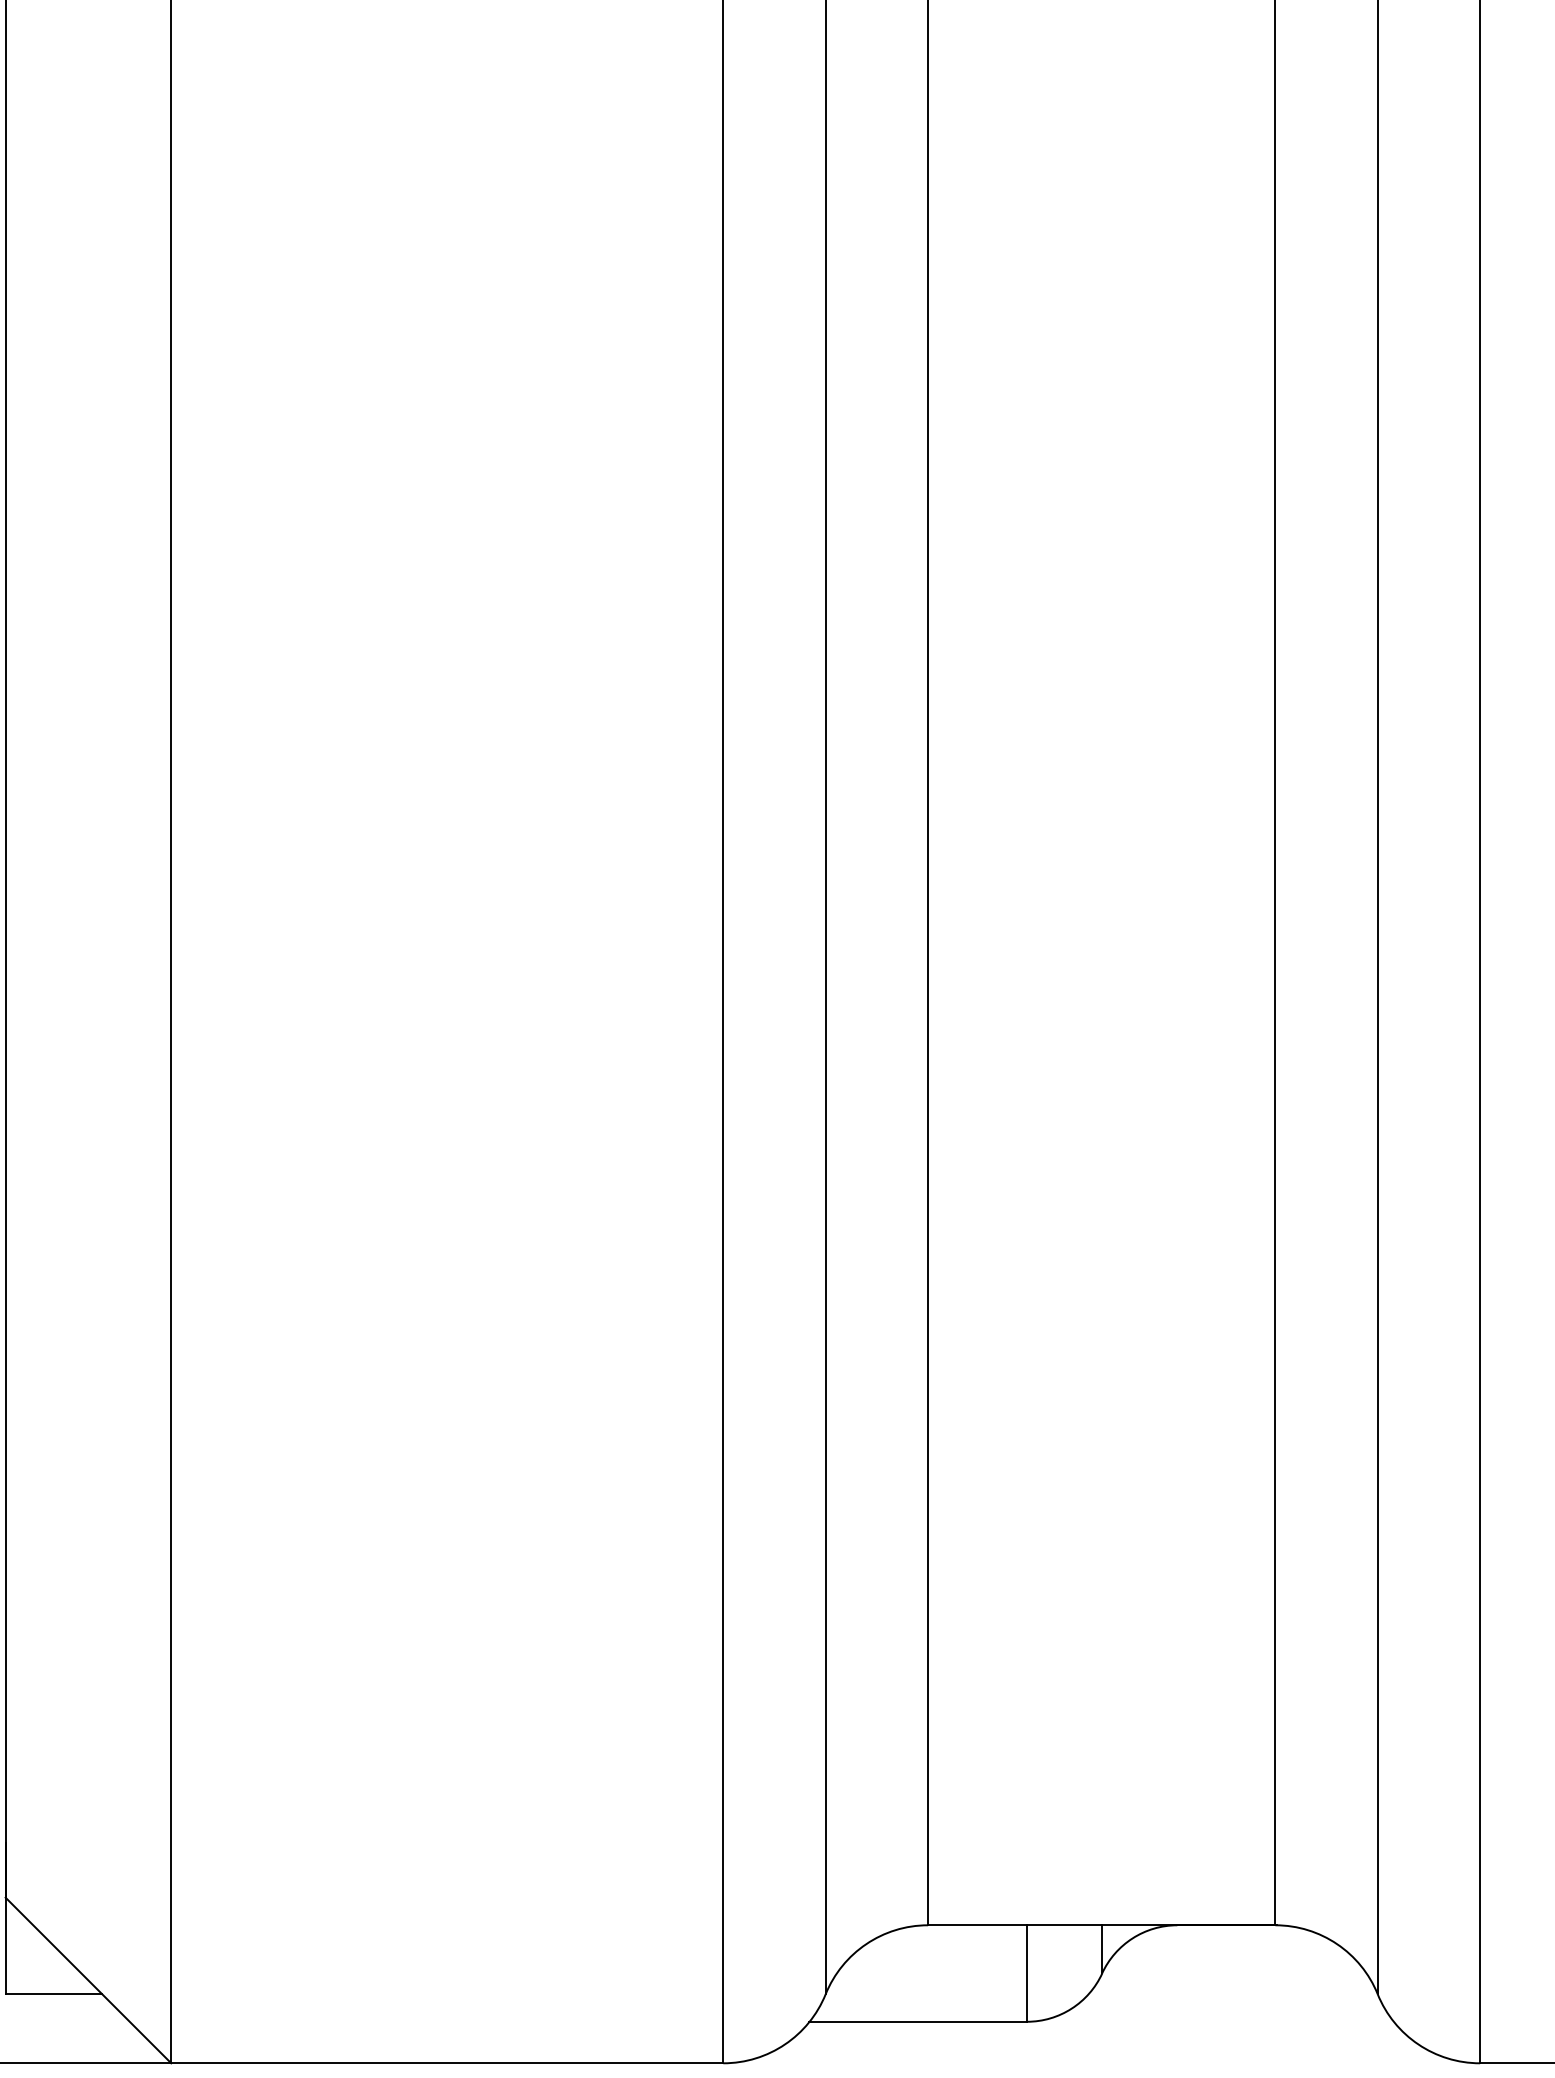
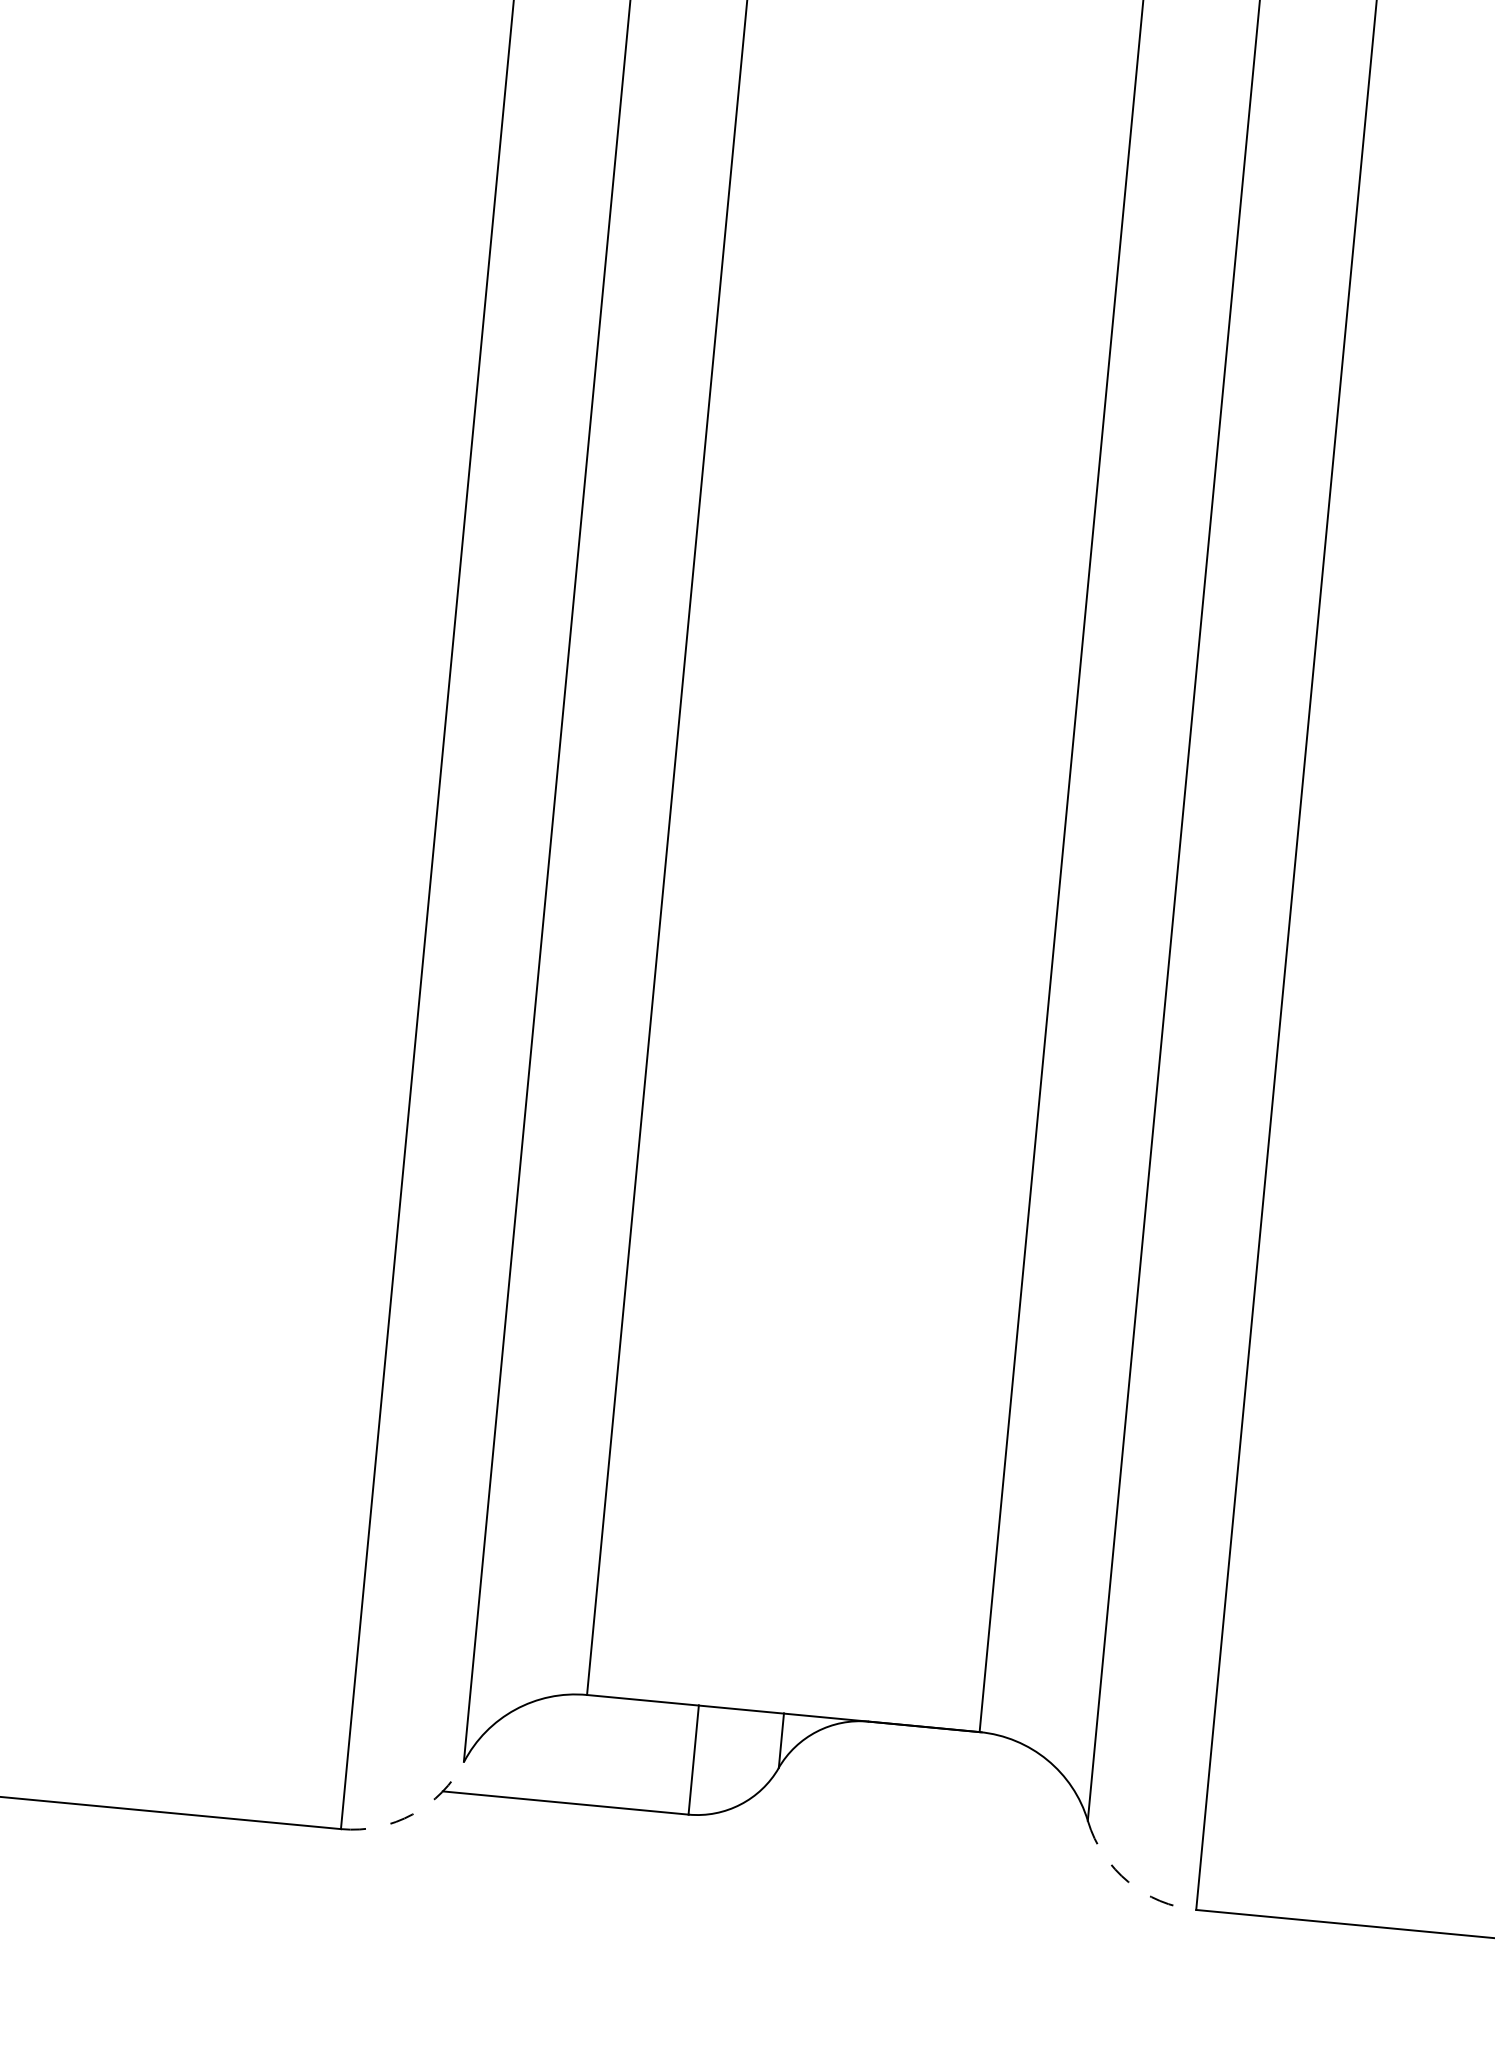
arc: (785, 2044) -> (413, 1814), solid -> dashed
arc: (1418, 2044) -> (1128, 1882), solid -> dashed

